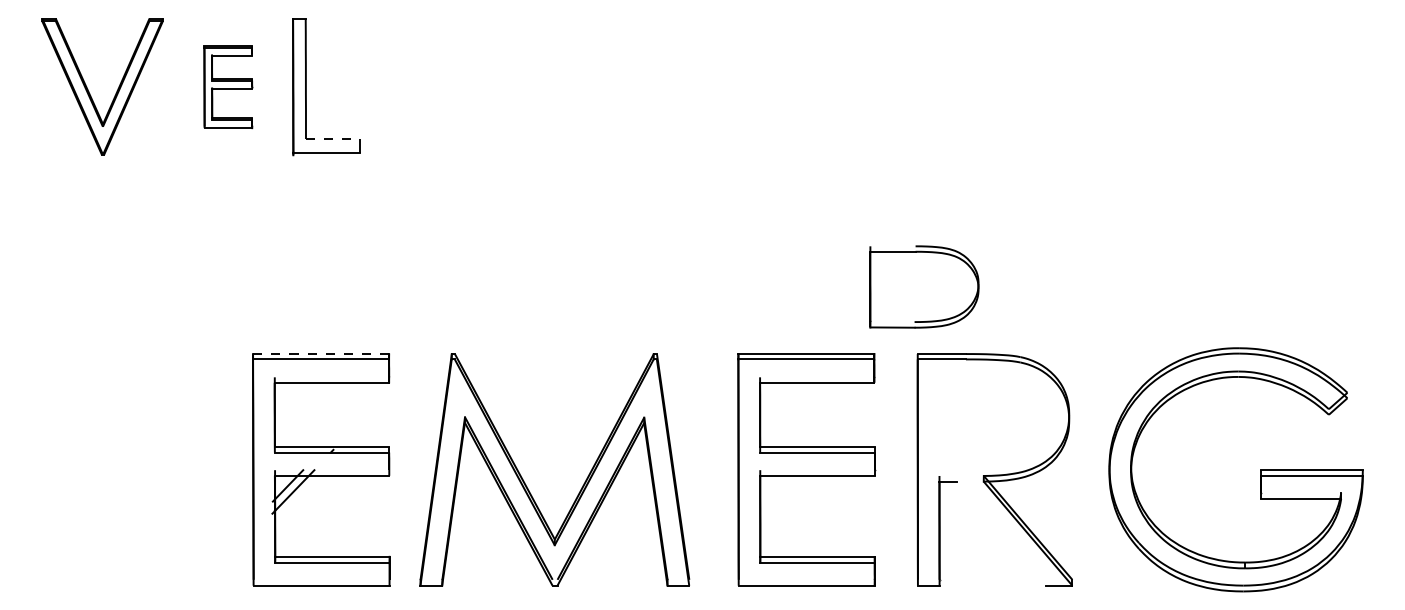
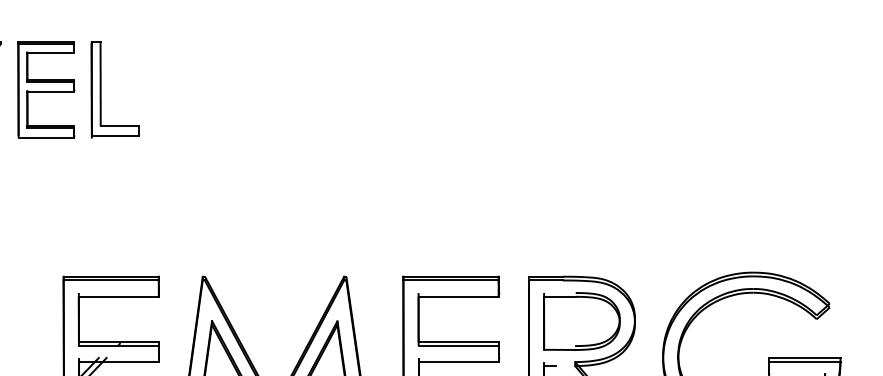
part: (228, 87) -> (46, 90), size x1.67
line: (333, 139) -> (119, 126), dashed -> solid
part: (924, 286) -> (581, 321), moved
line: (321, 354) -> (111, 277), dashed -> solid

